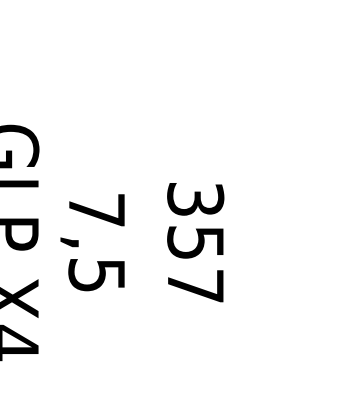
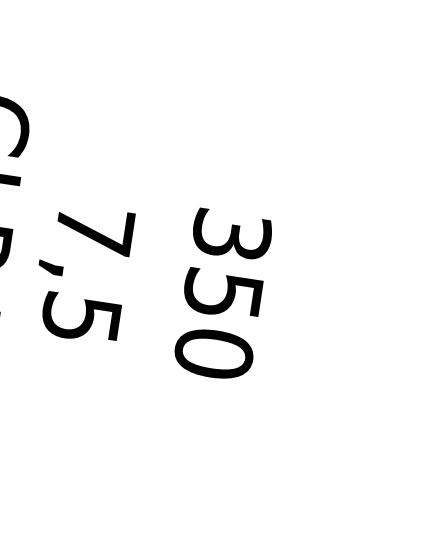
text: (195, 286) -> (213, 354), 357 -> 350

